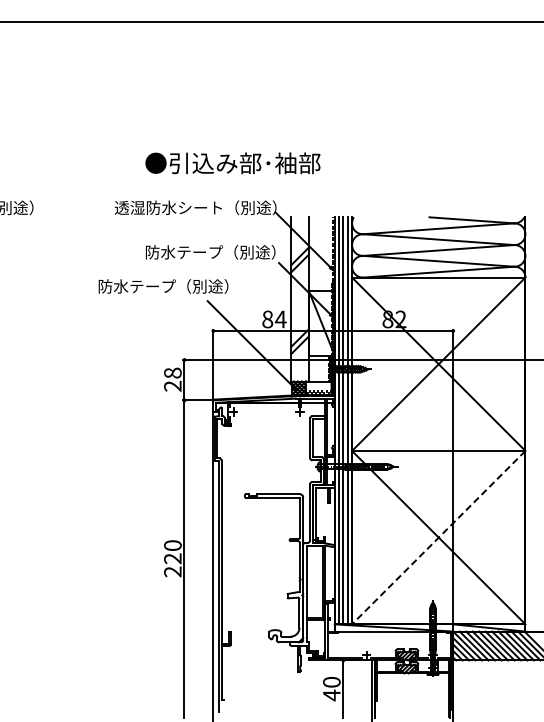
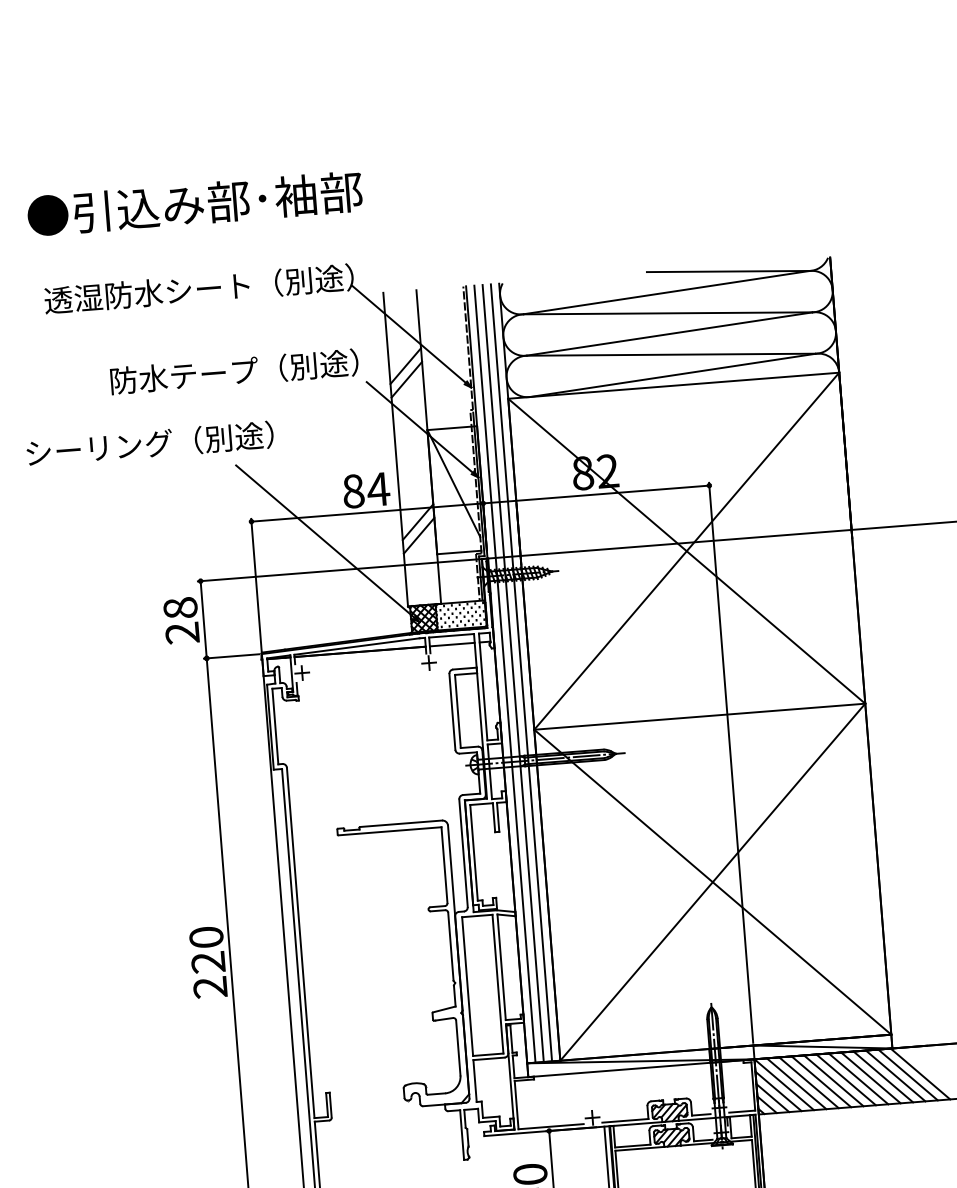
text: (232, 163) -> (194, 204), moved
text: (136, 286) -> (98, 448), 防水テープ（別途） -> シーリング（別途）
line: (438, 537) -> (712, 881), dashed -> solid

